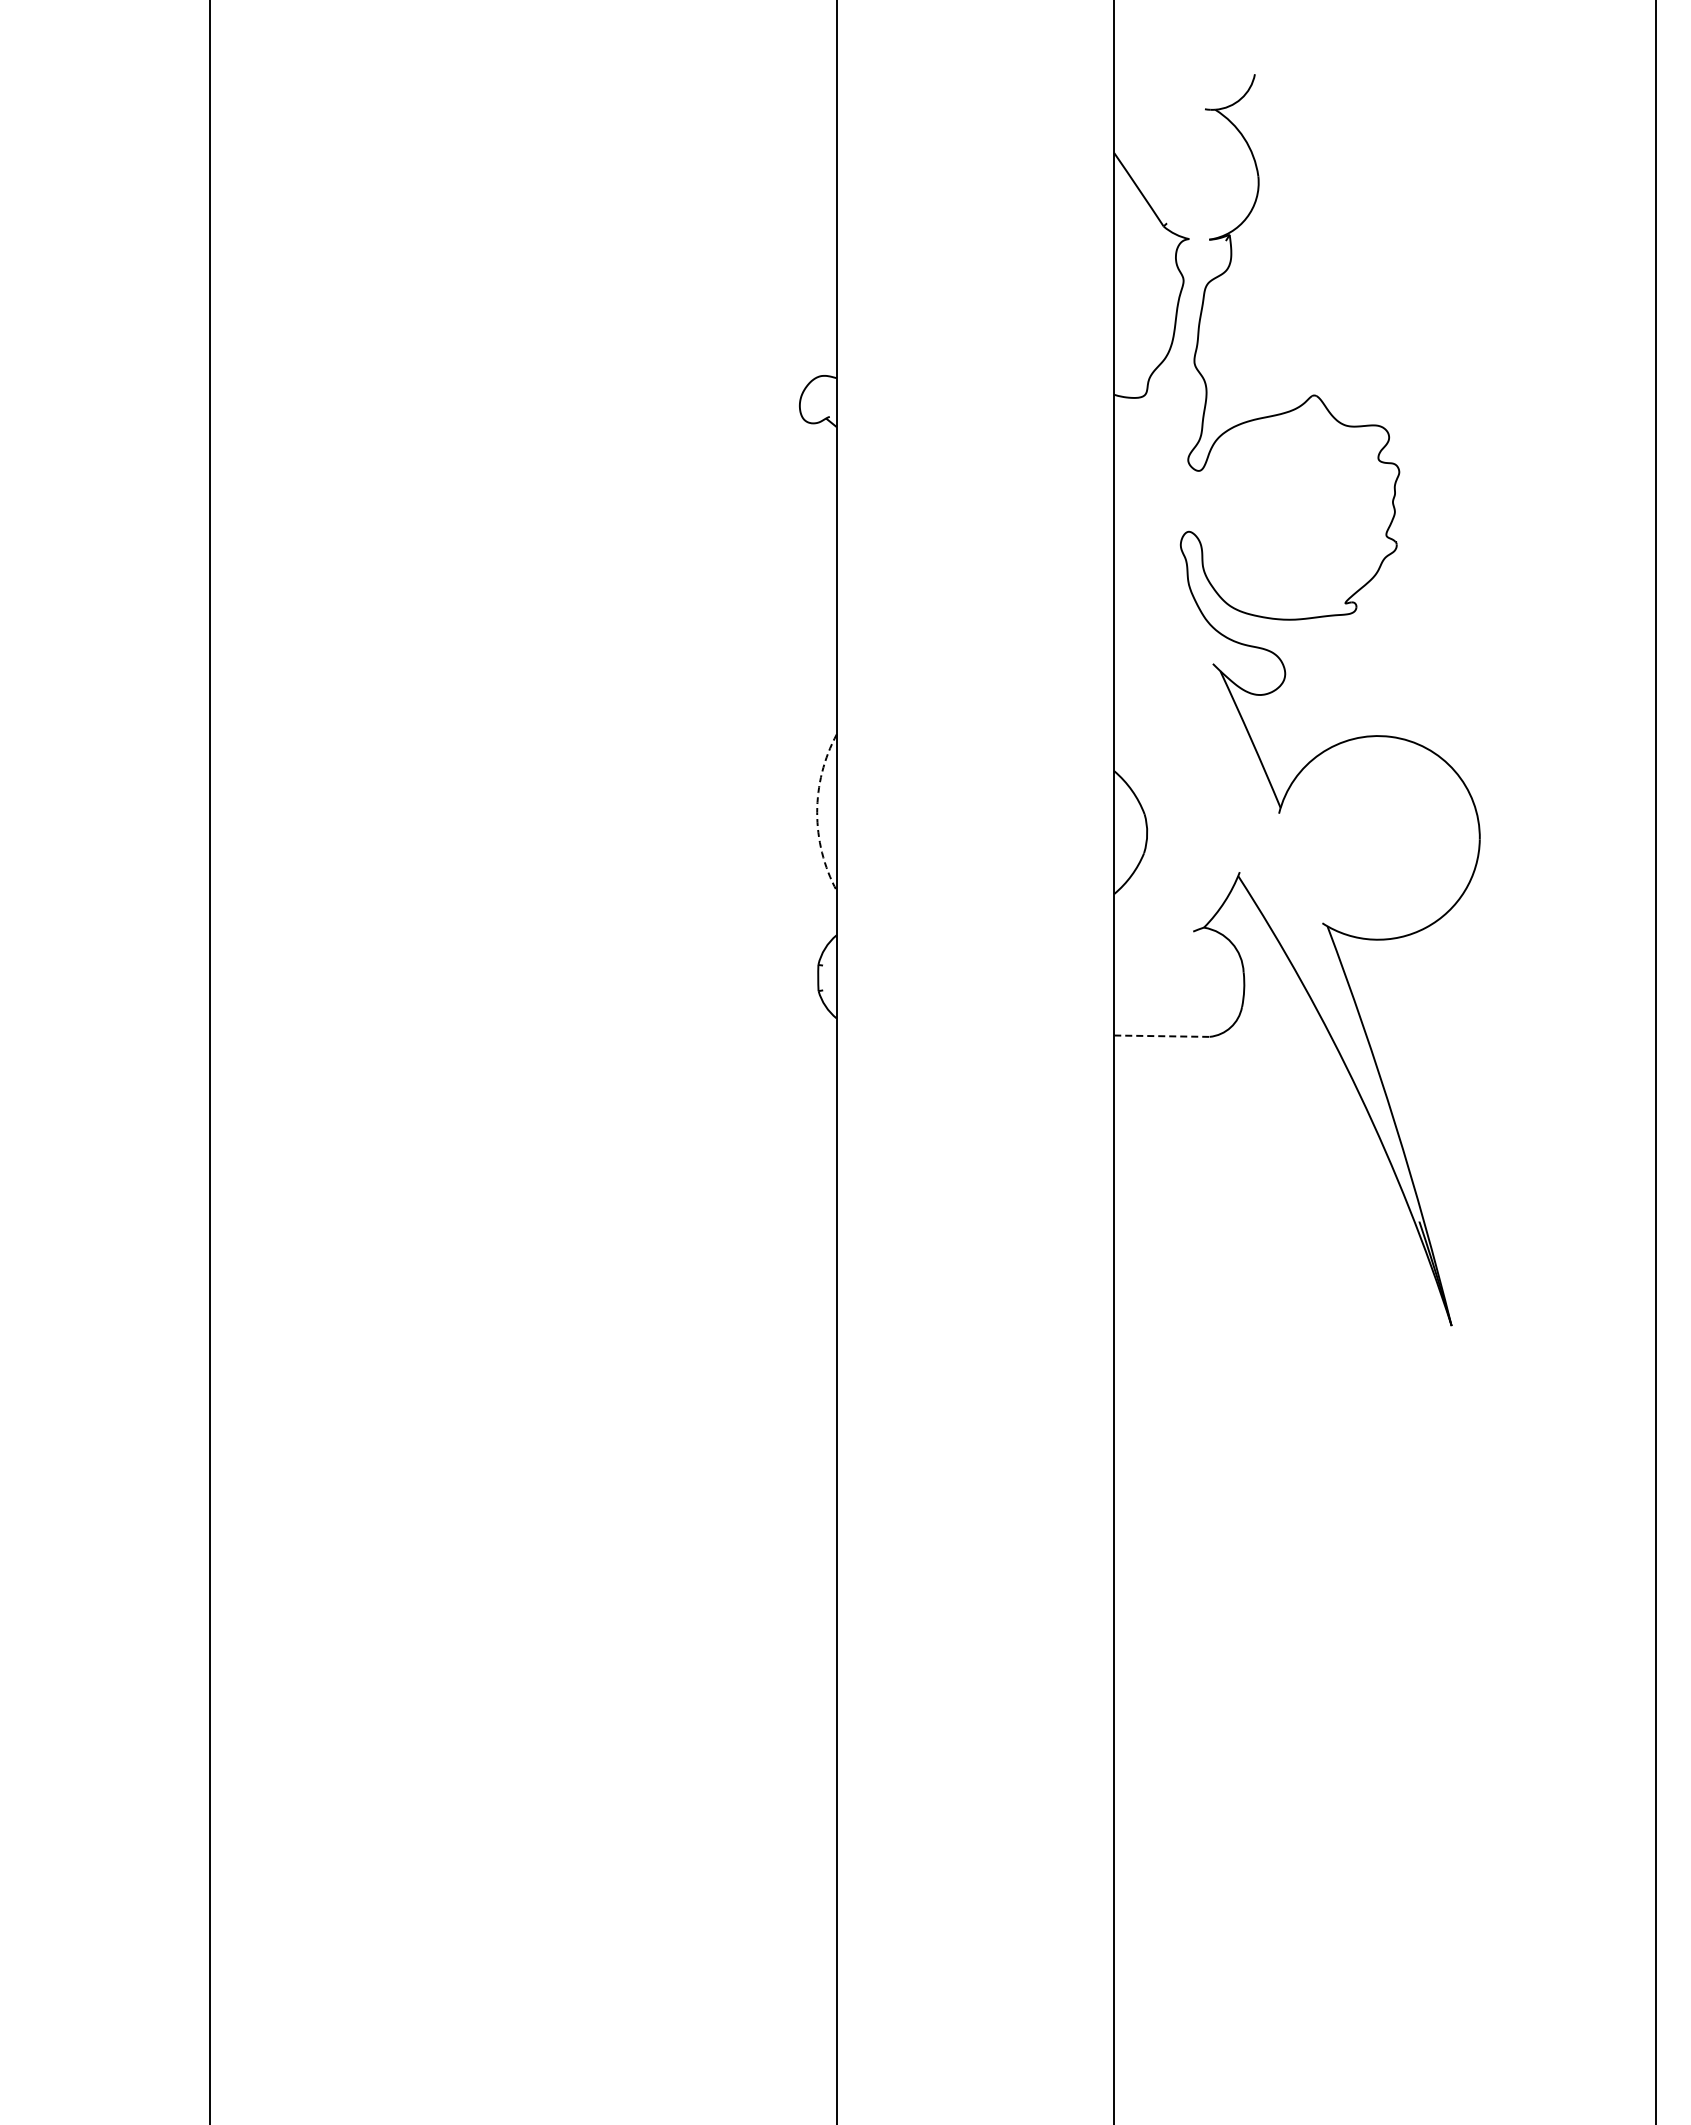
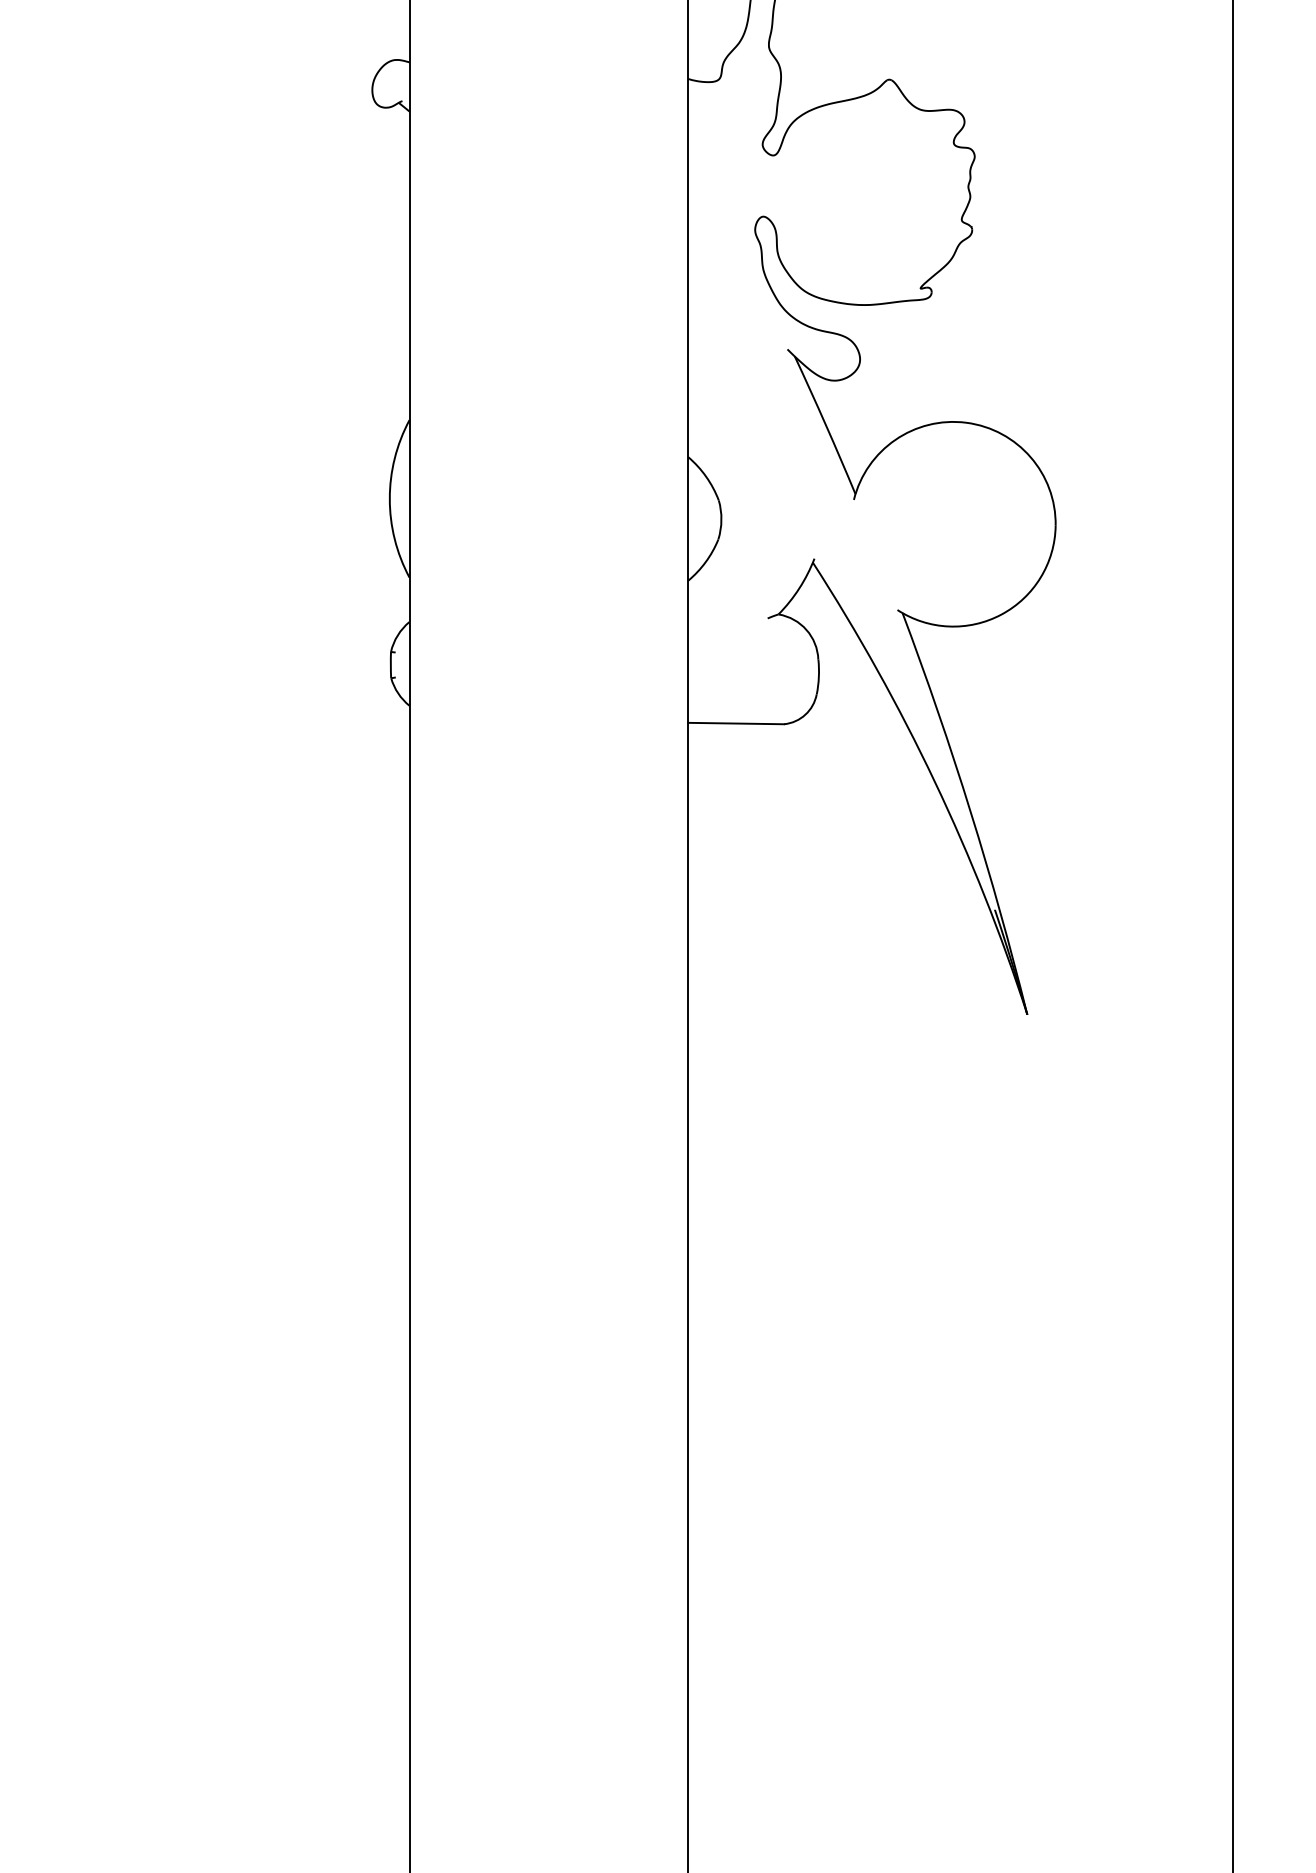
arc: (817, 812) -> (390, 498), dashed -> solid
line: (1161, 1036) -> (735, 723), dashed -> solid

